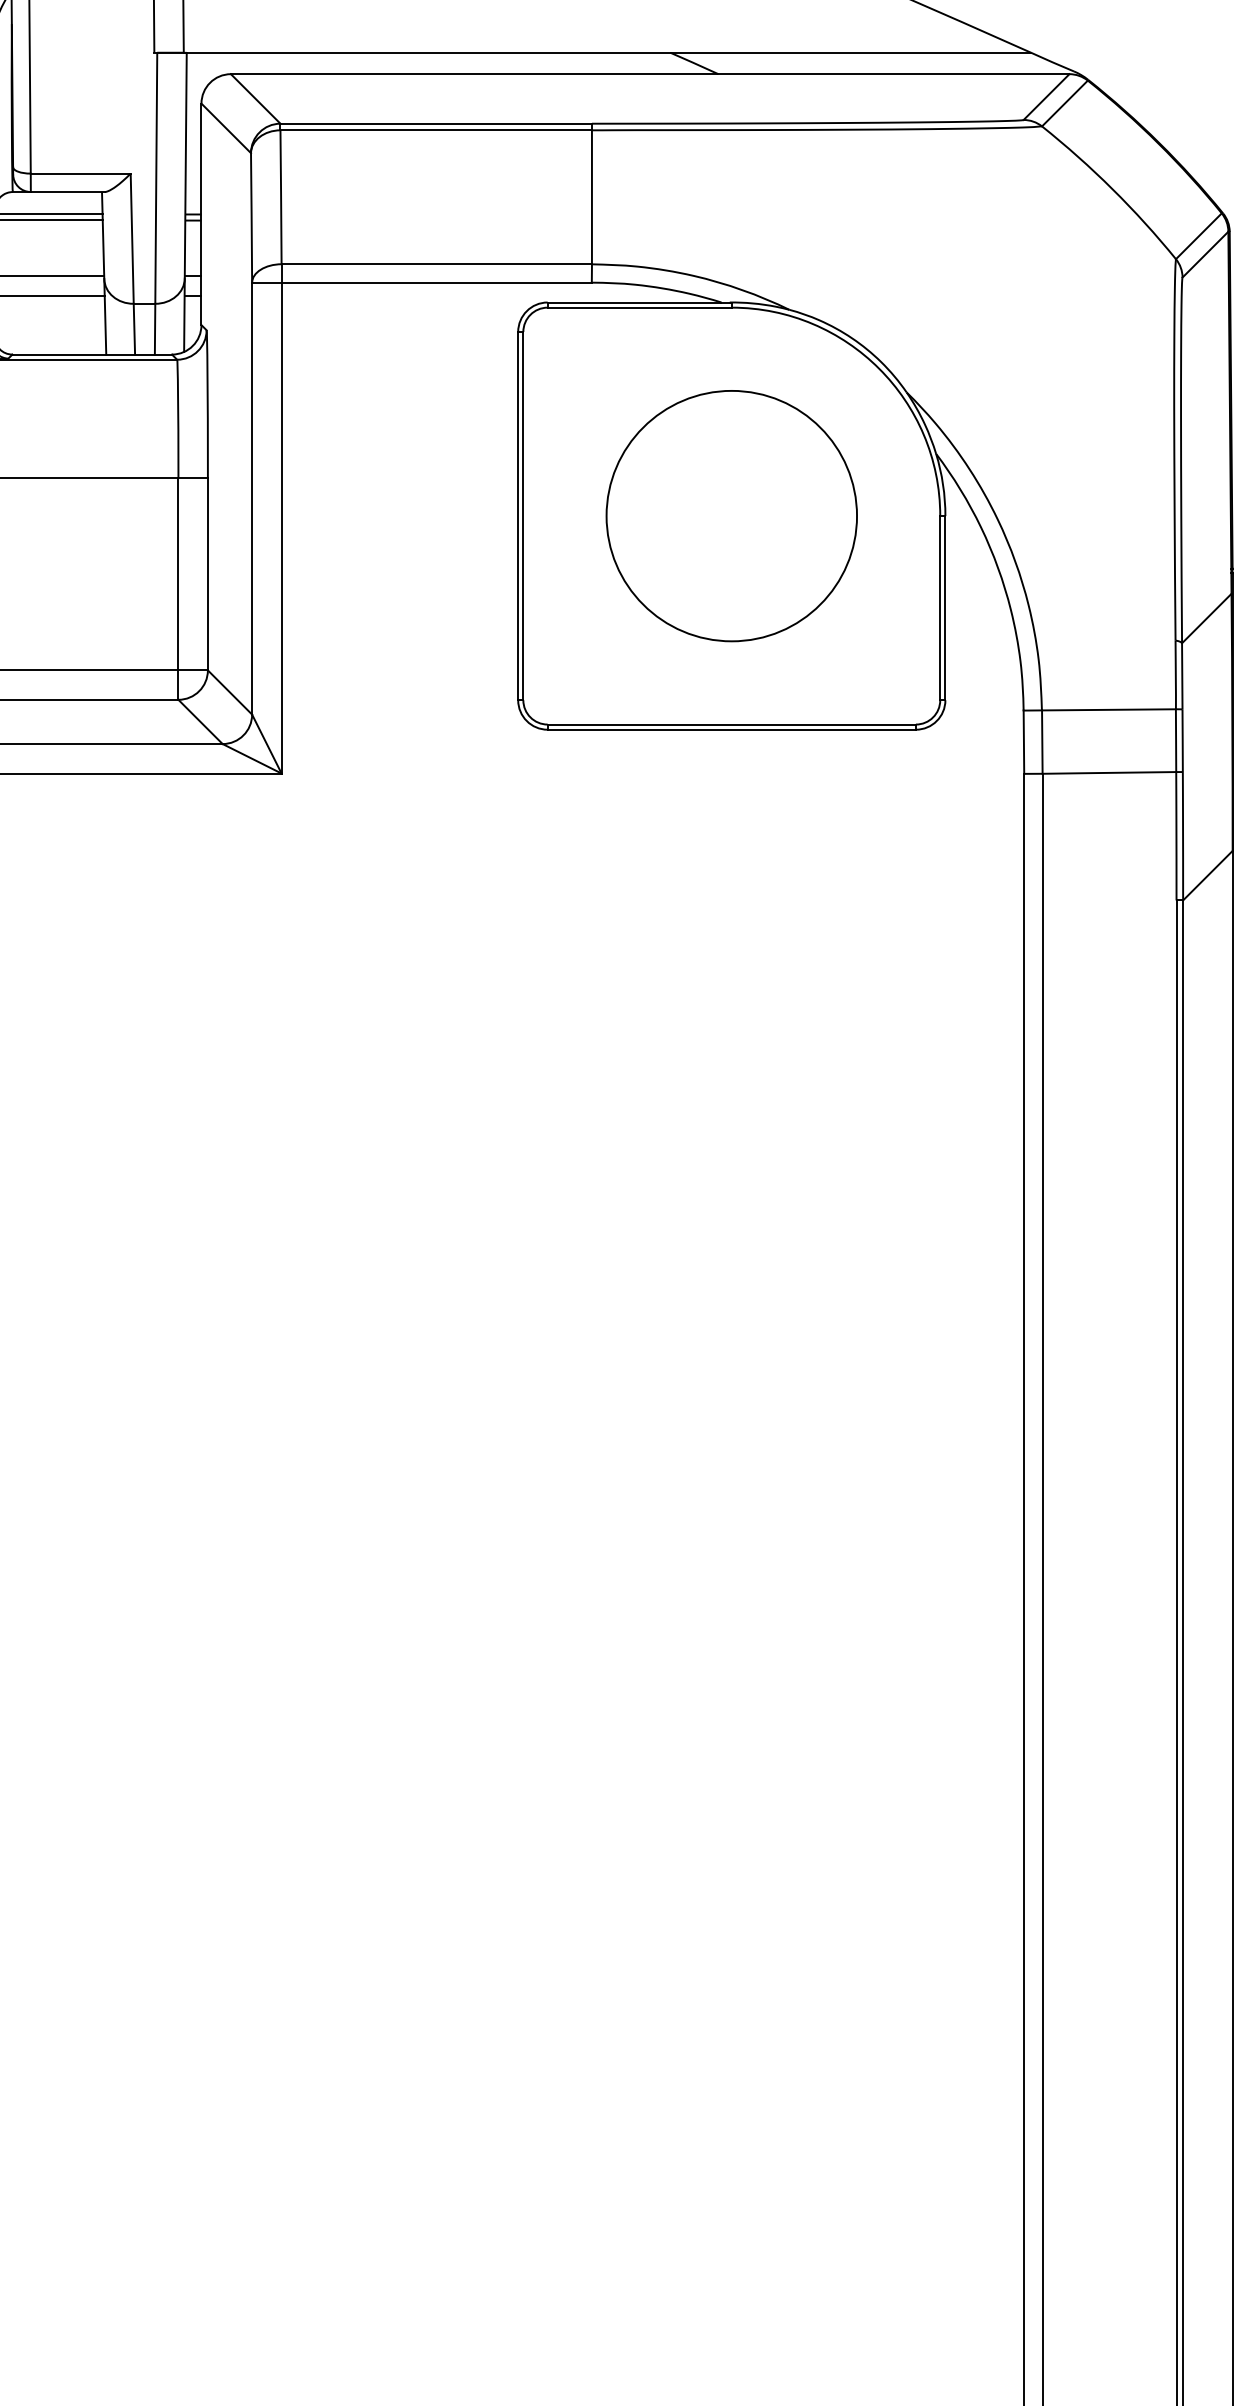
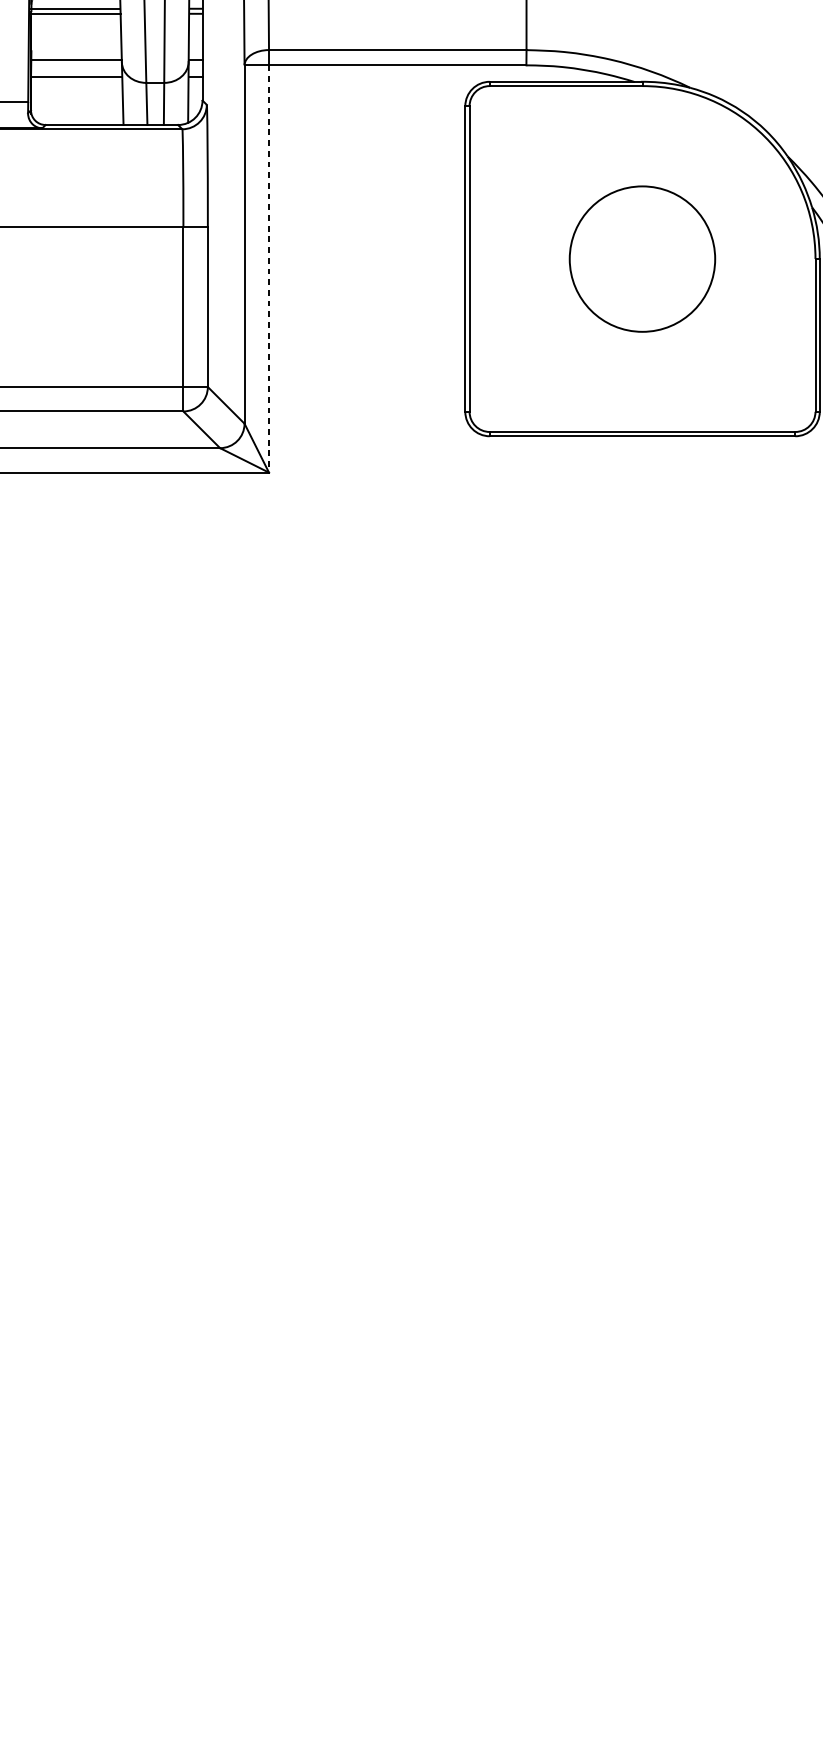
circle: (731, 516) -> (642, 259), size x0.7
line: (281, 528) -> (268, 269), solid -> dashed

